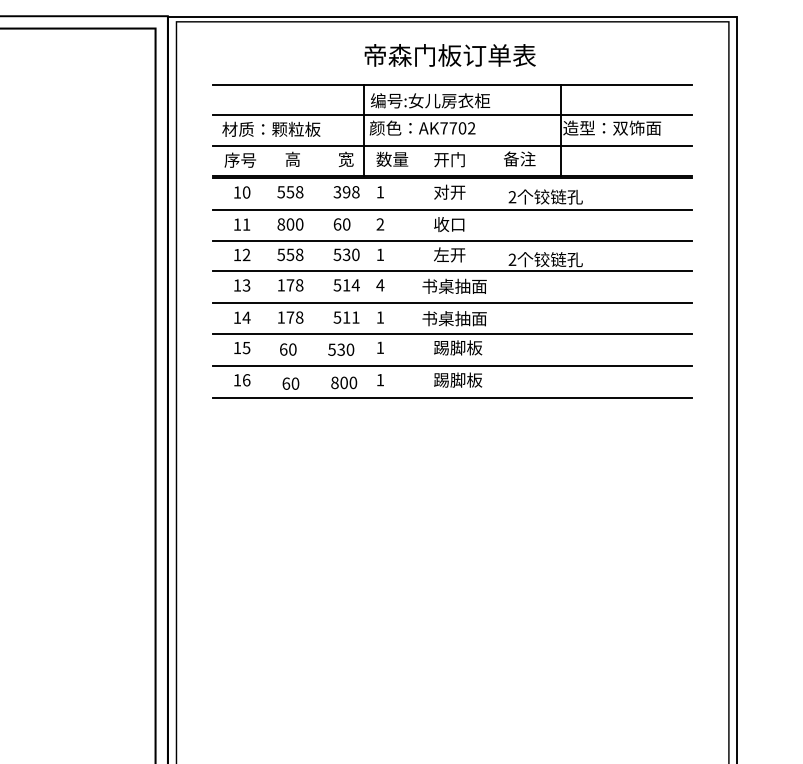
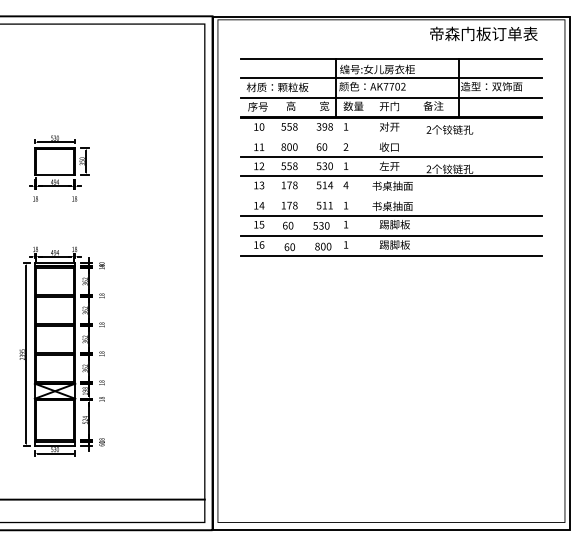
text: (449, 54) -> (483, 33), moved
line: (451, 210) -> (390, 138), removed
line: (451, 303) -> (390, 196), removed

